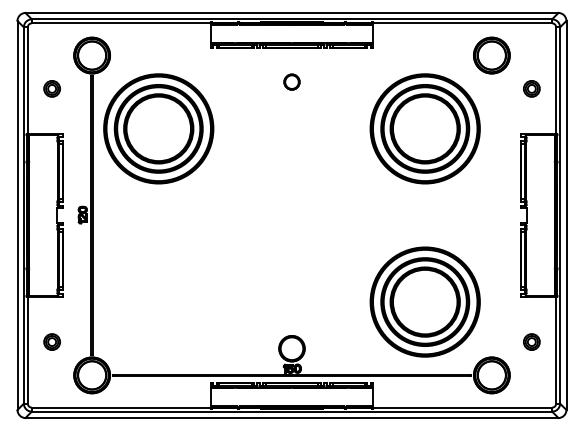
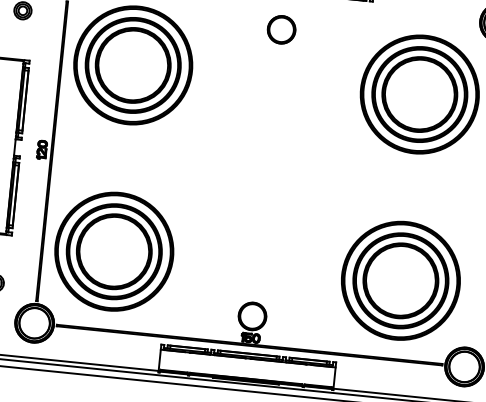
circle: (291, 81) -> (281, 28), size x1.67
part: (158, 301) -> (114, 251), added

